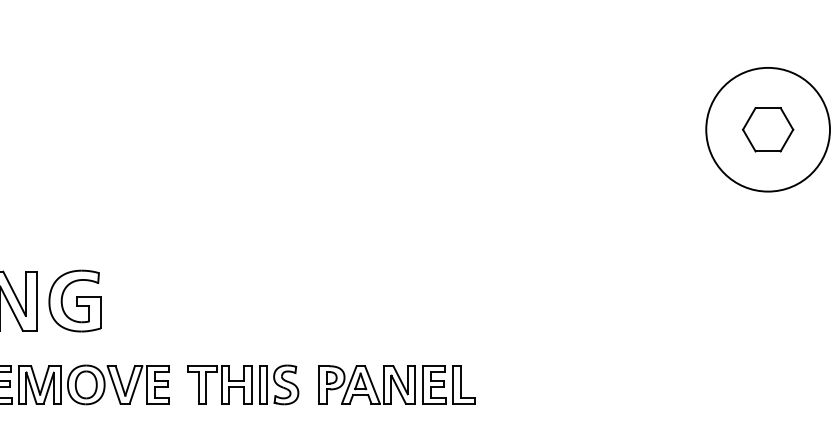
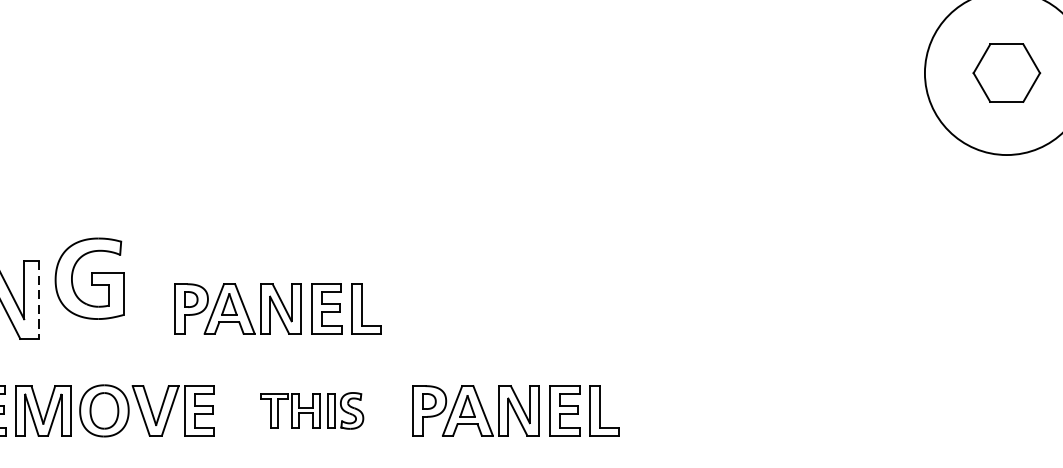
part: (74, 300) -> (88, 277), moved
line: (37, 301) -> (39, 300), solid -> dashed
part: (216, 307) -> (276, 308), added
part: (243, 384) -> (312, 410), size x0.7

